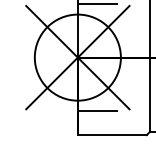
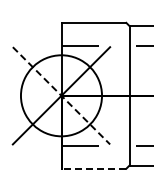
line: (77, 57) -> (61, 95), solid -> dashed
line: (111, 134) -> (93, 168), solid -> dashed

